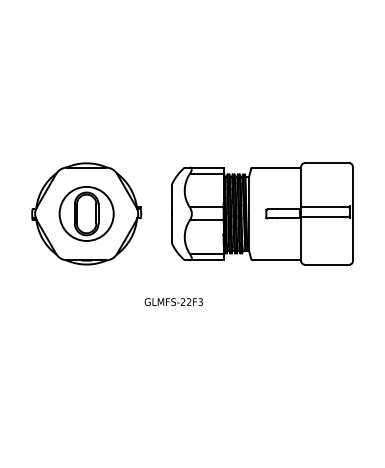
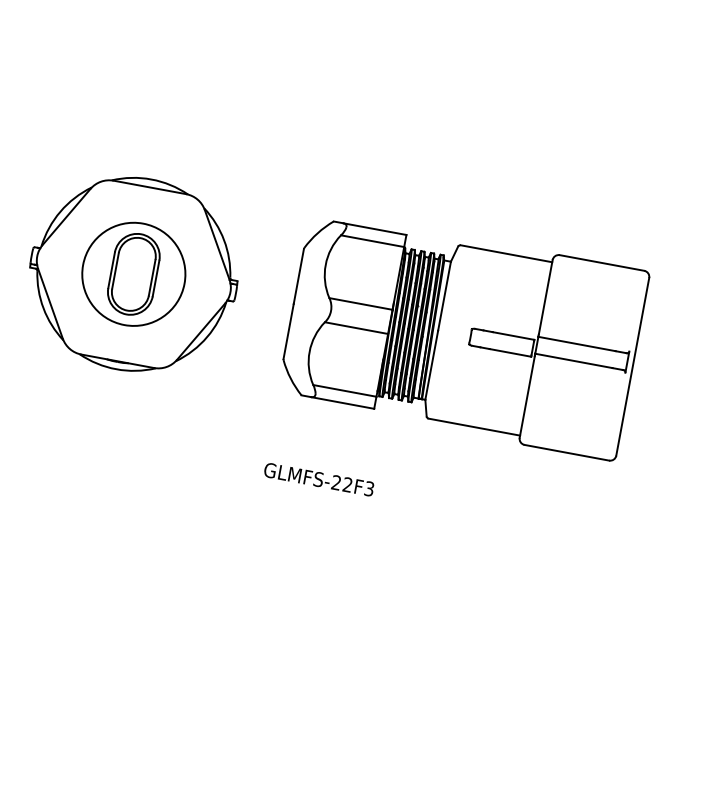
text: (173, 301) -> (318, 478), moved

